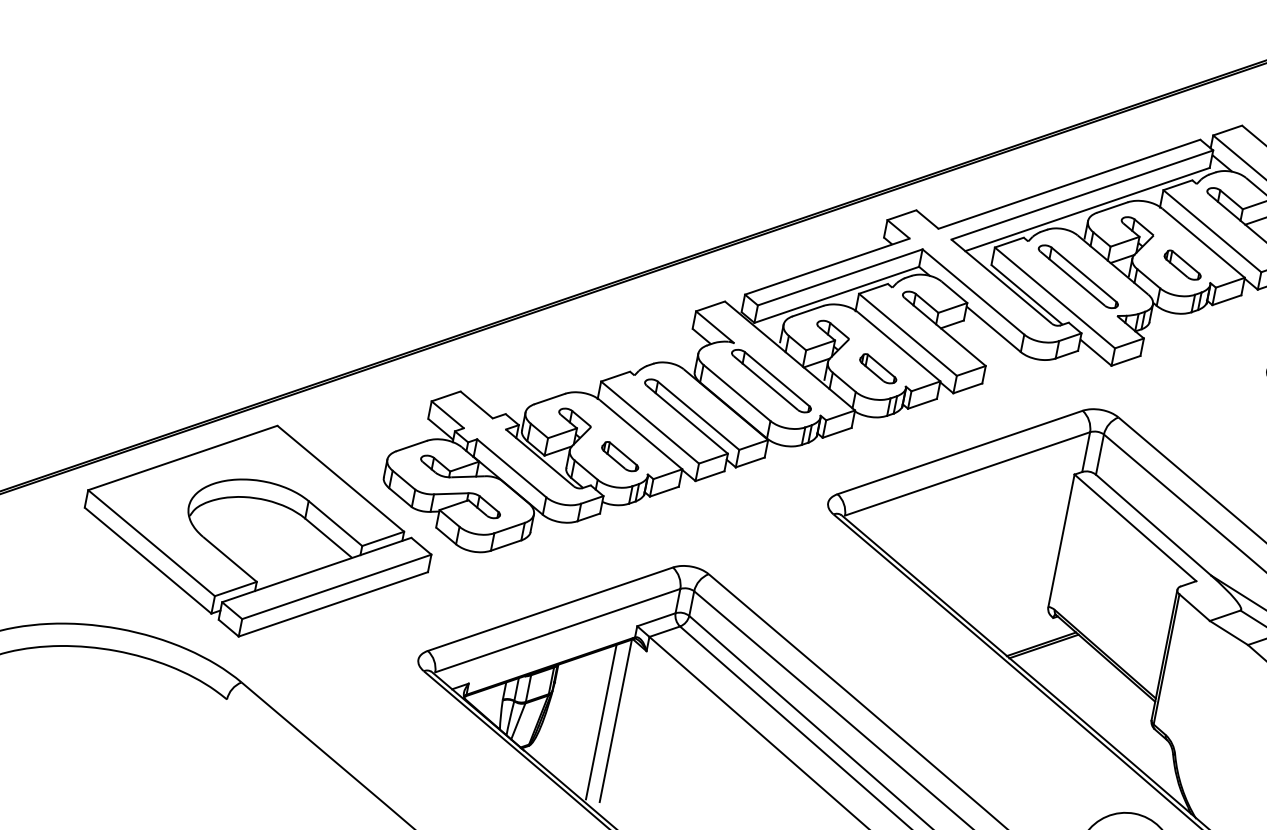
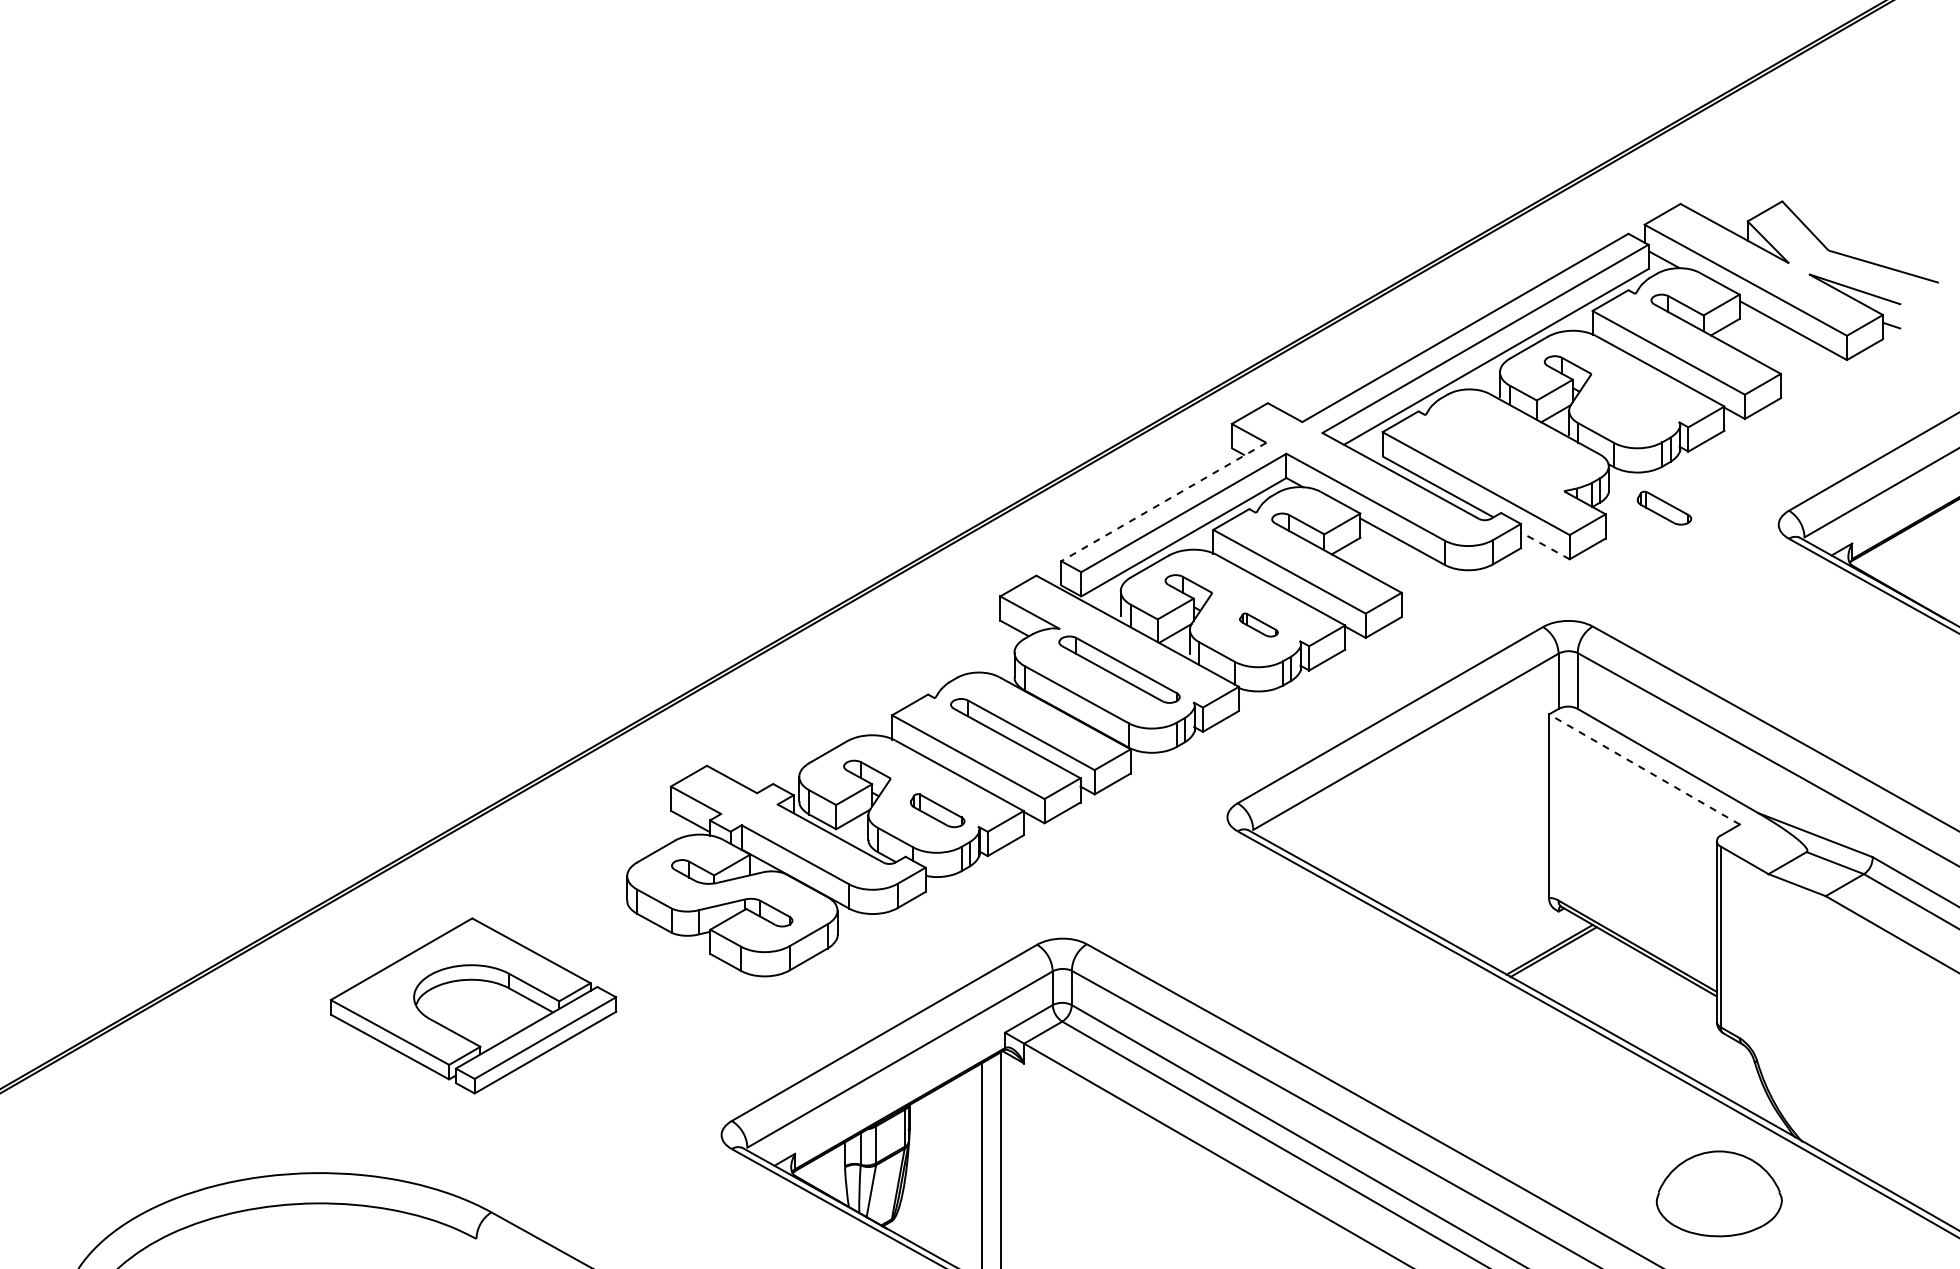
part: (1183, 264) -> (1664, 507), moved
line: (827, 266) -> (1163, 502), solid -> dashed
part: (1078, 276) -> (1501, 449), removed
line: (1095, 352) -> (1544, 545), solid -> dashed
part: (878, 368) -> (1258, 624), size x0.7
line: (1135, 527) -> (1644, 769), solid -> dashed
part: (258, 530) -> (473, 1005), size x0.6

